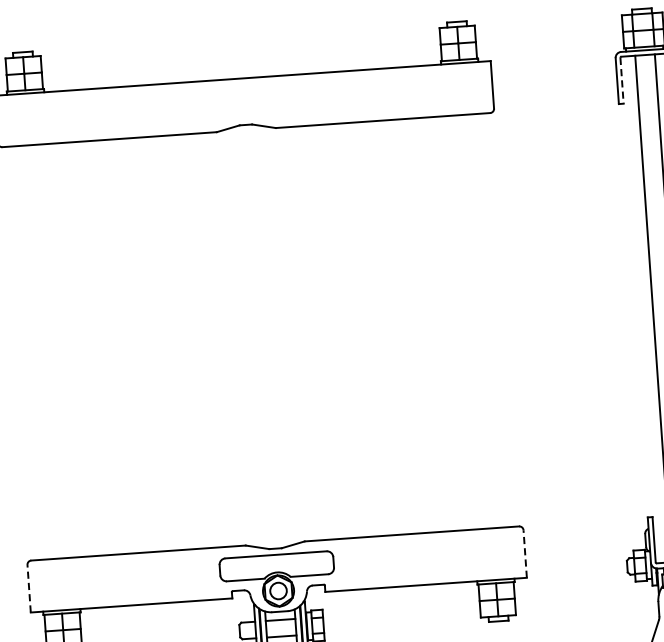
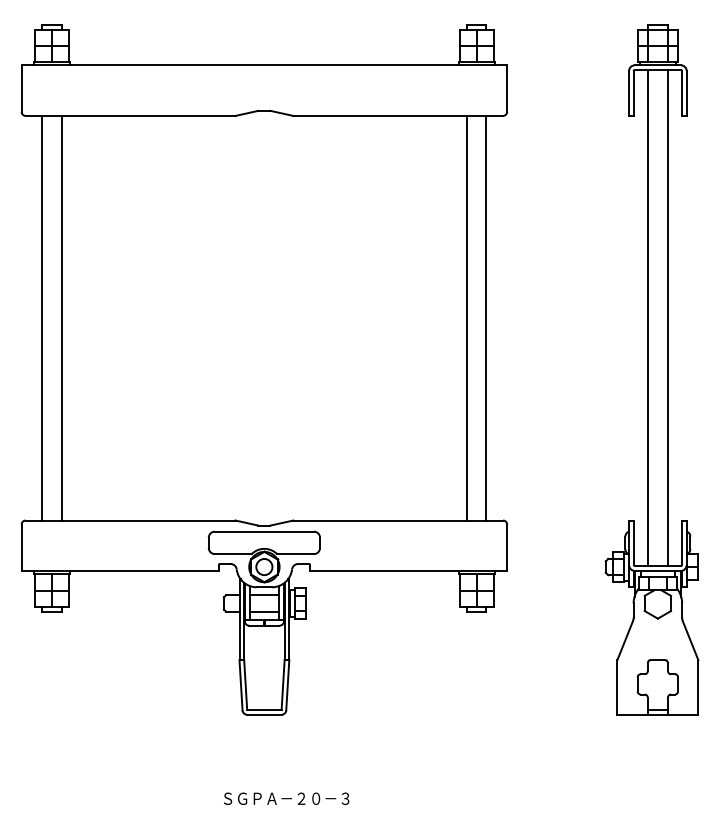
line: (621, 80) -> (633, 93), dashed -> solid
line: (487, 320) -> (486, 317), added
line: (468, 321) -> (467, 317), added
line: (53, 350) -> (61, 317), added
line: (33, 351) -> (42, 317), added
line: (525, 553) -> (507, 547), dashed -> solid
line: (28, 588) -> (21, 547), dashed -> solid

